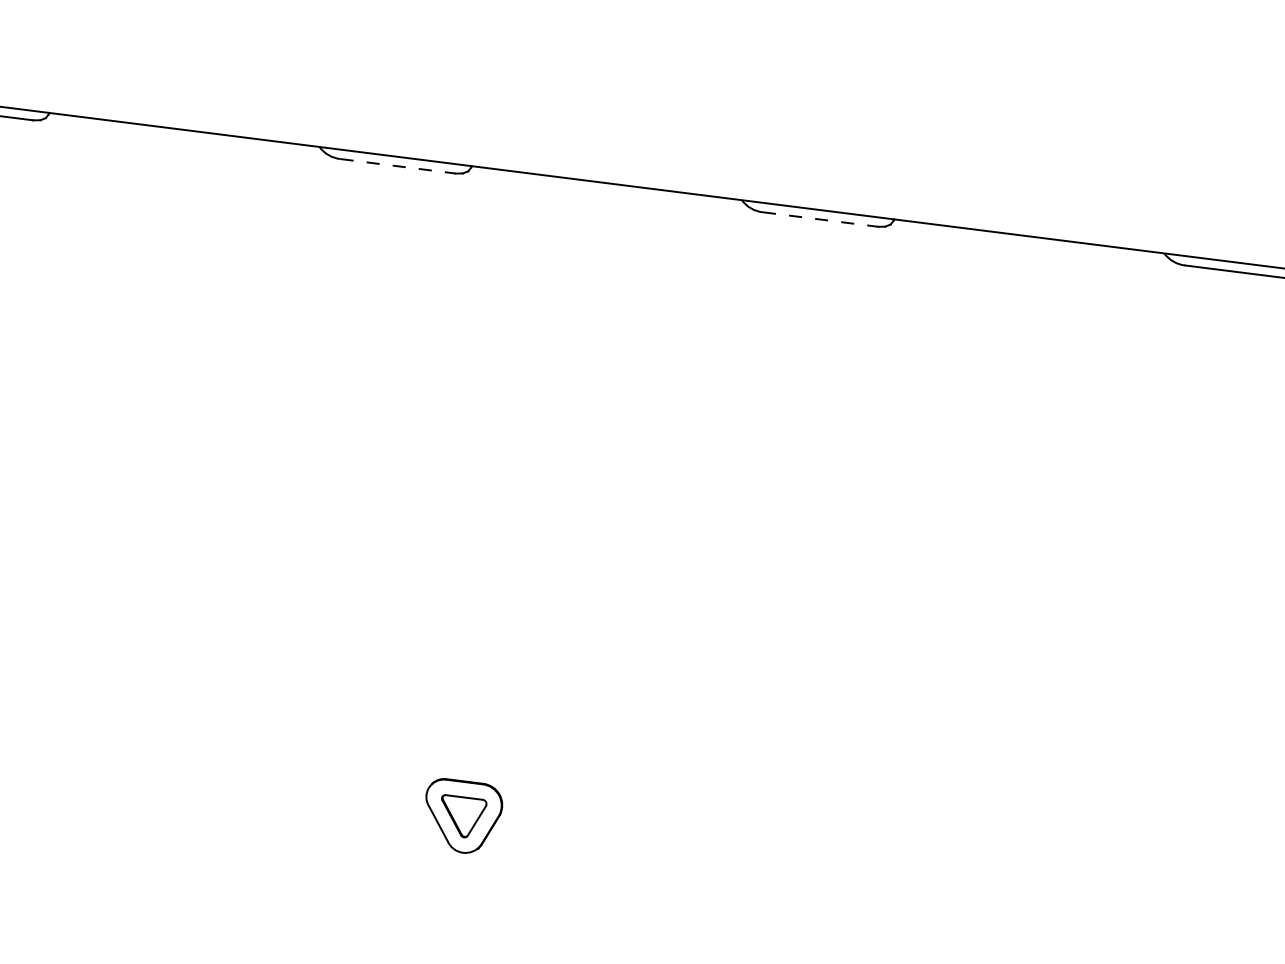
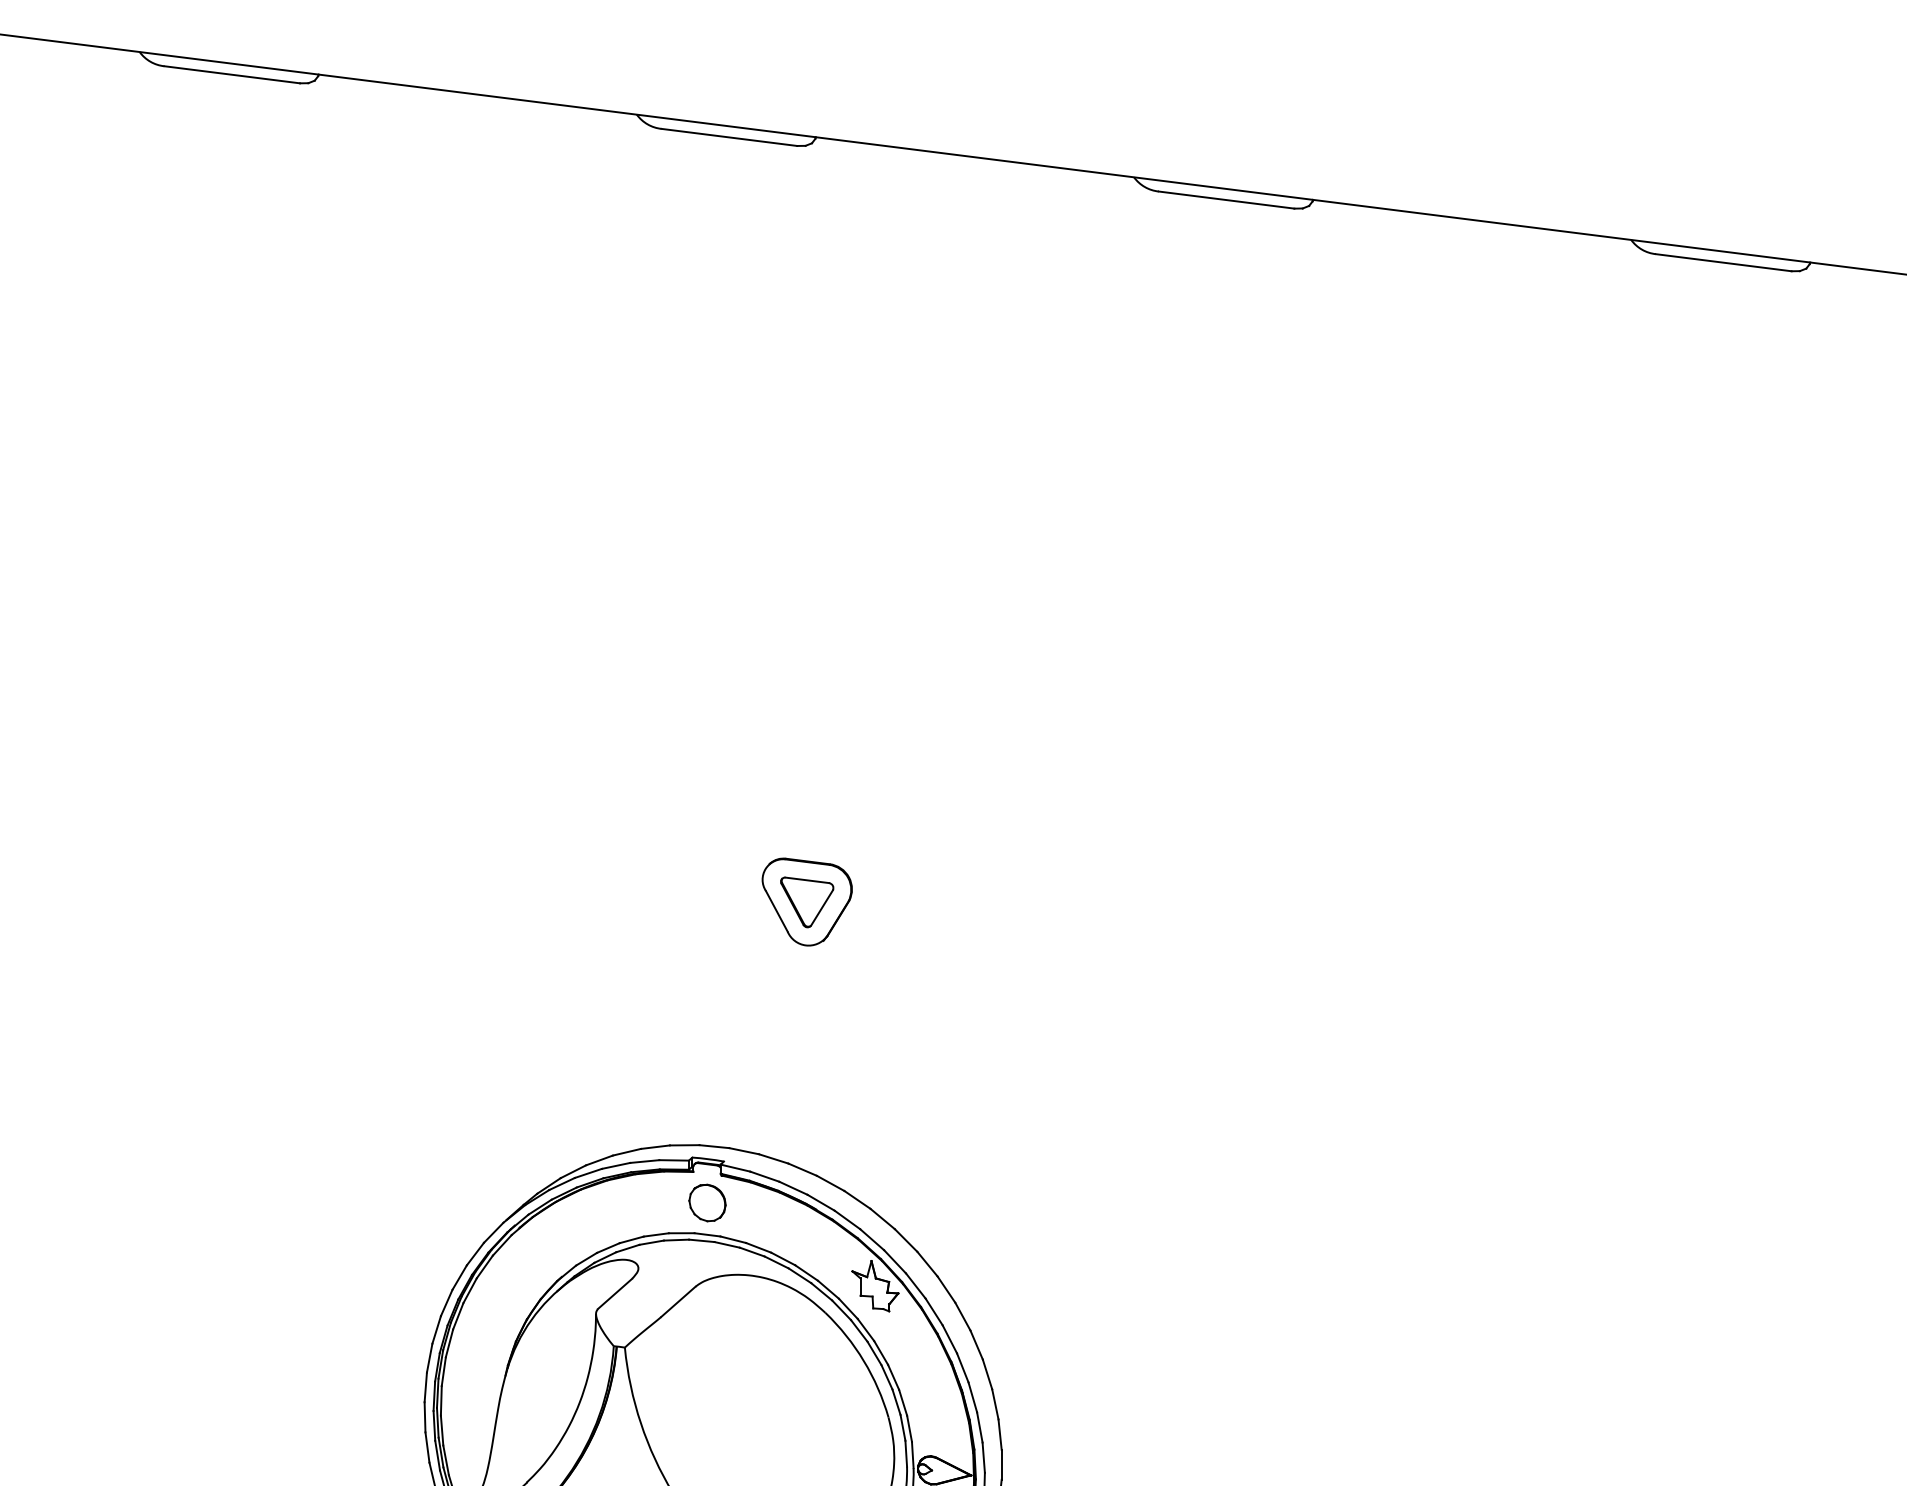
line: (398, 166) -> (729, 137), dashed -> solid
line: (821, 219) -> (1227, 200), dashed -> solid

